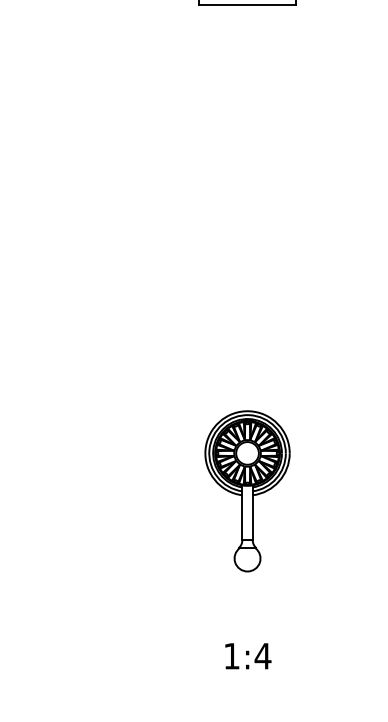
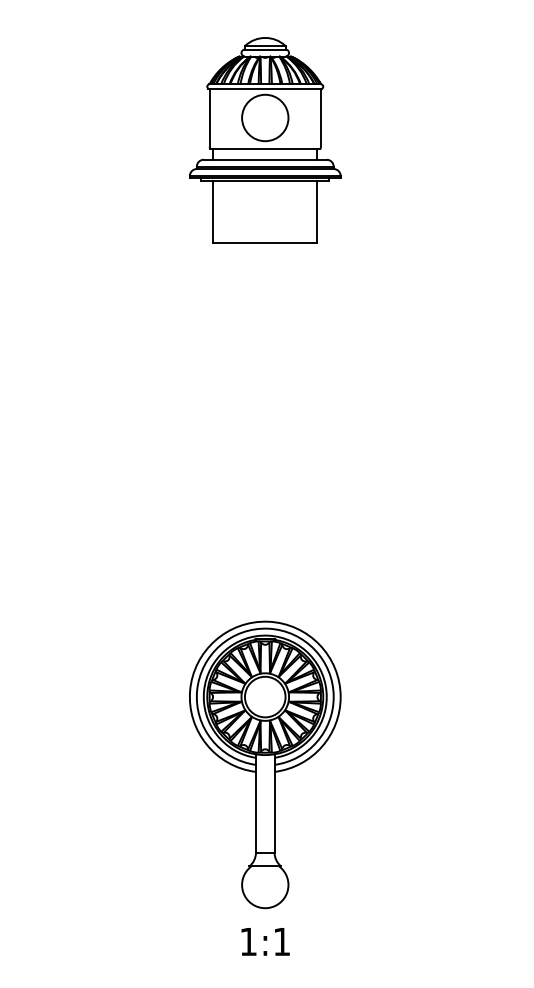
part: (247, 490) -> (265, 764), size x1.67
text: (262, 655) -> (281, 941), 1:4 -> 1:1

